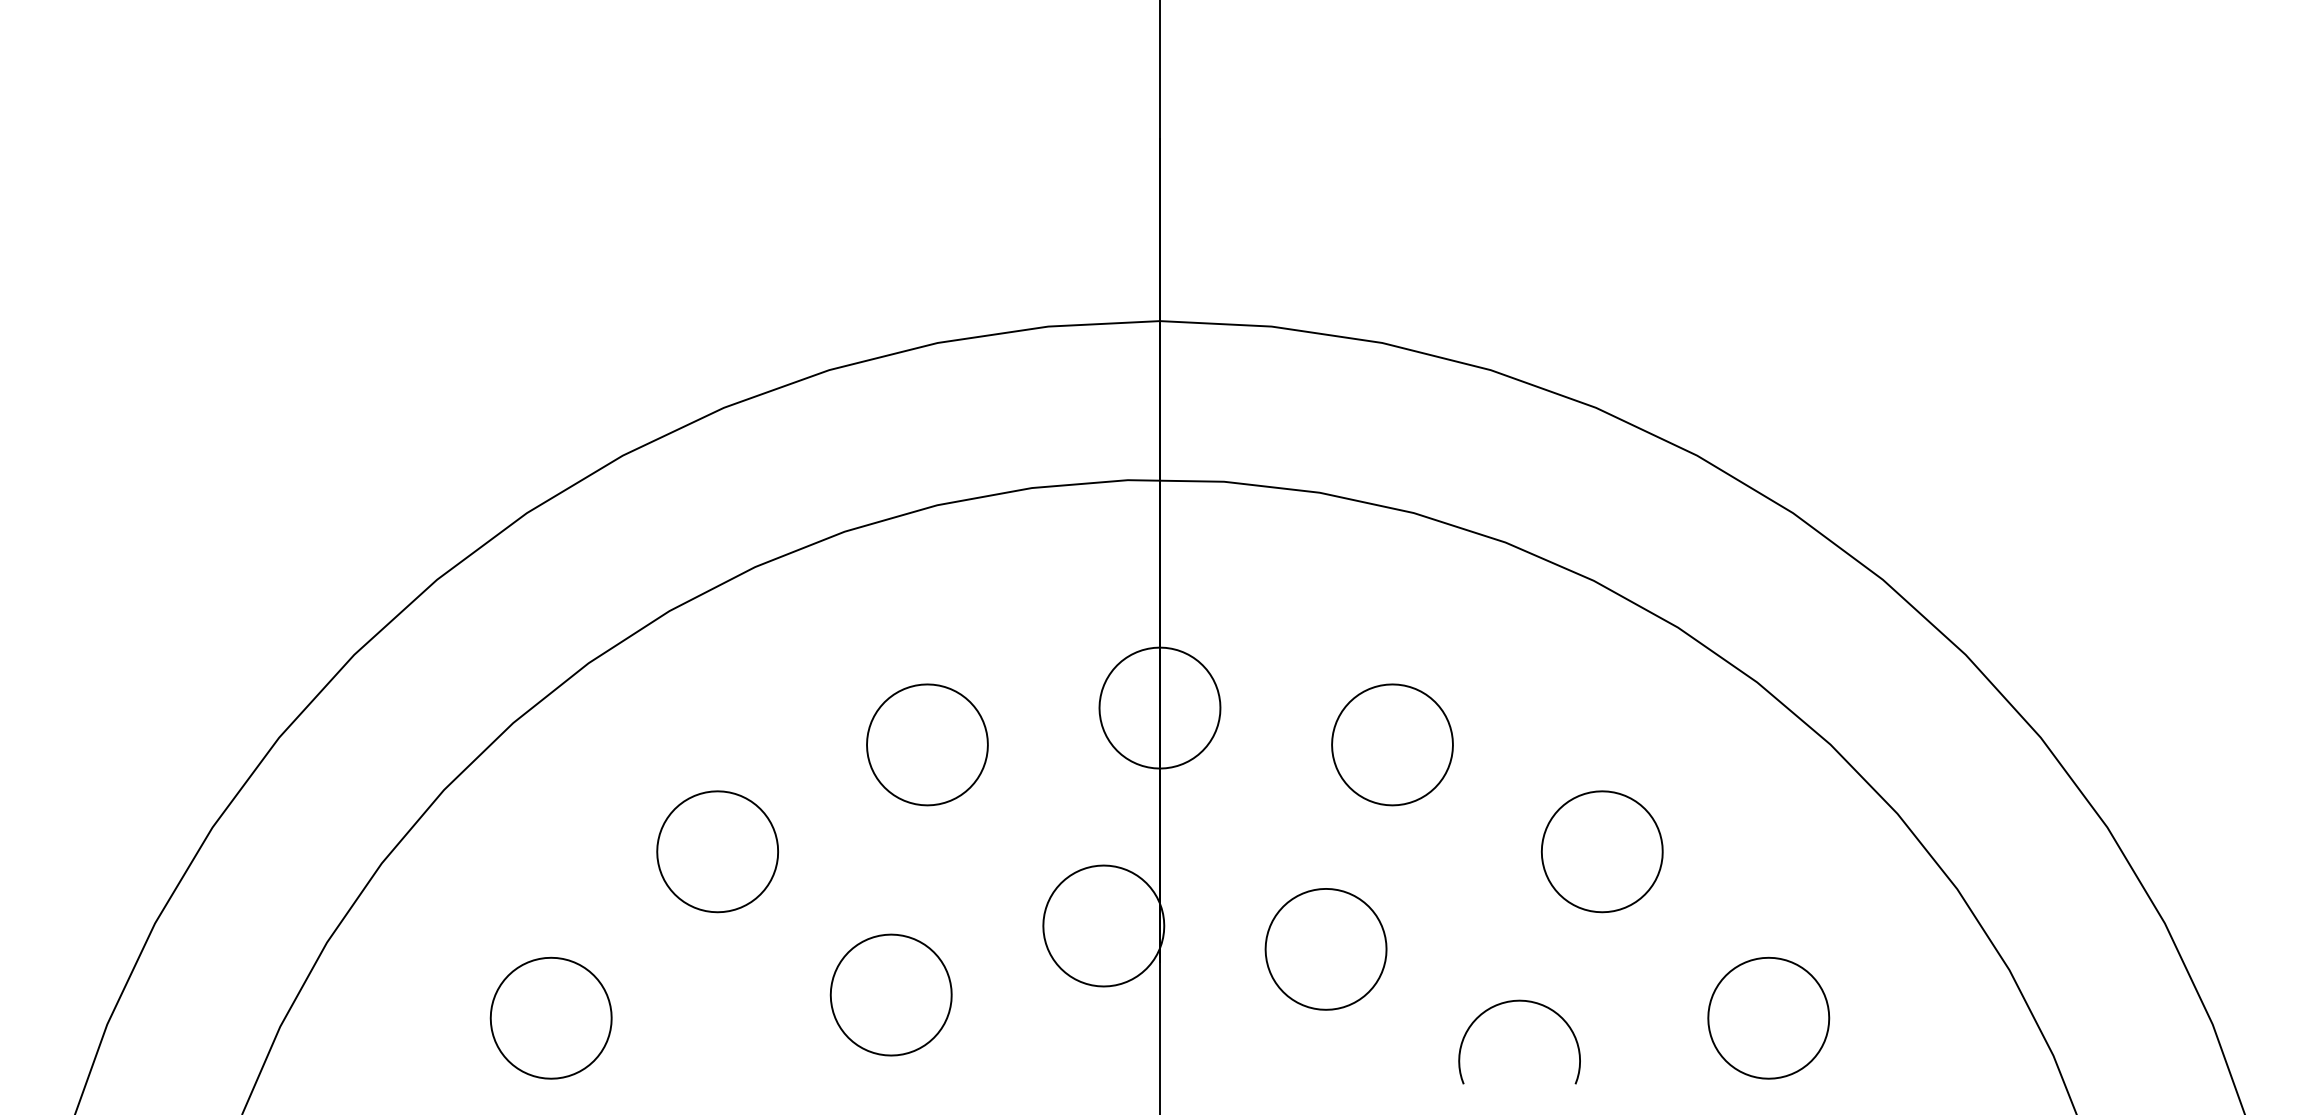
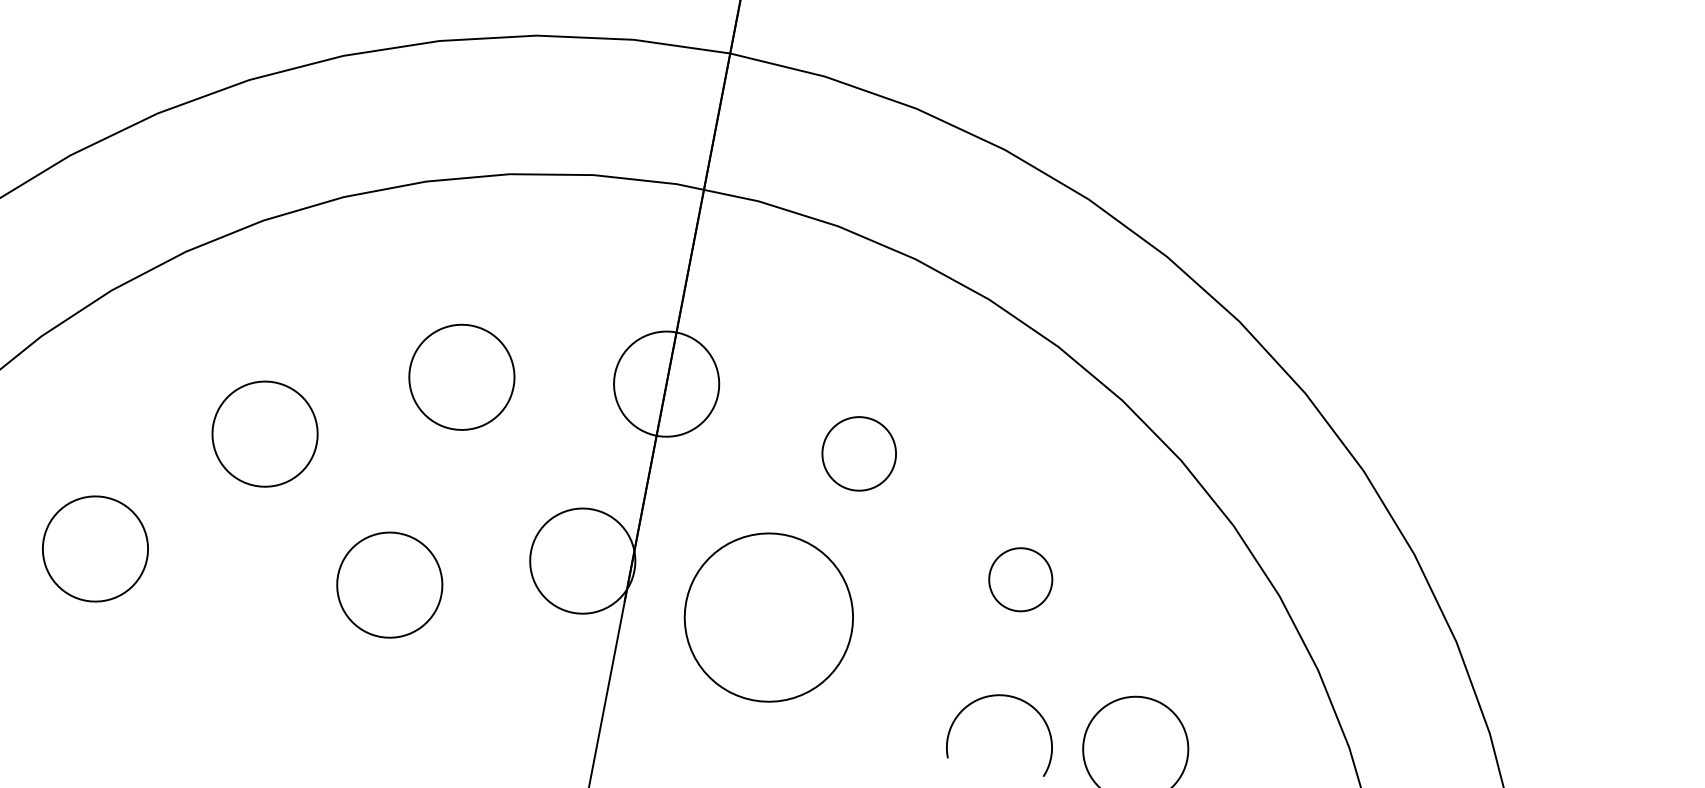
part: (1392, 744) -> (859, 453), size x0.7
part: (1601, 851) -> (1020, 579), size x0.6
part: (1325, 949) -> (768, 617), size x1.6
curve: (1511, 1002) -> (1002, 696), moved

